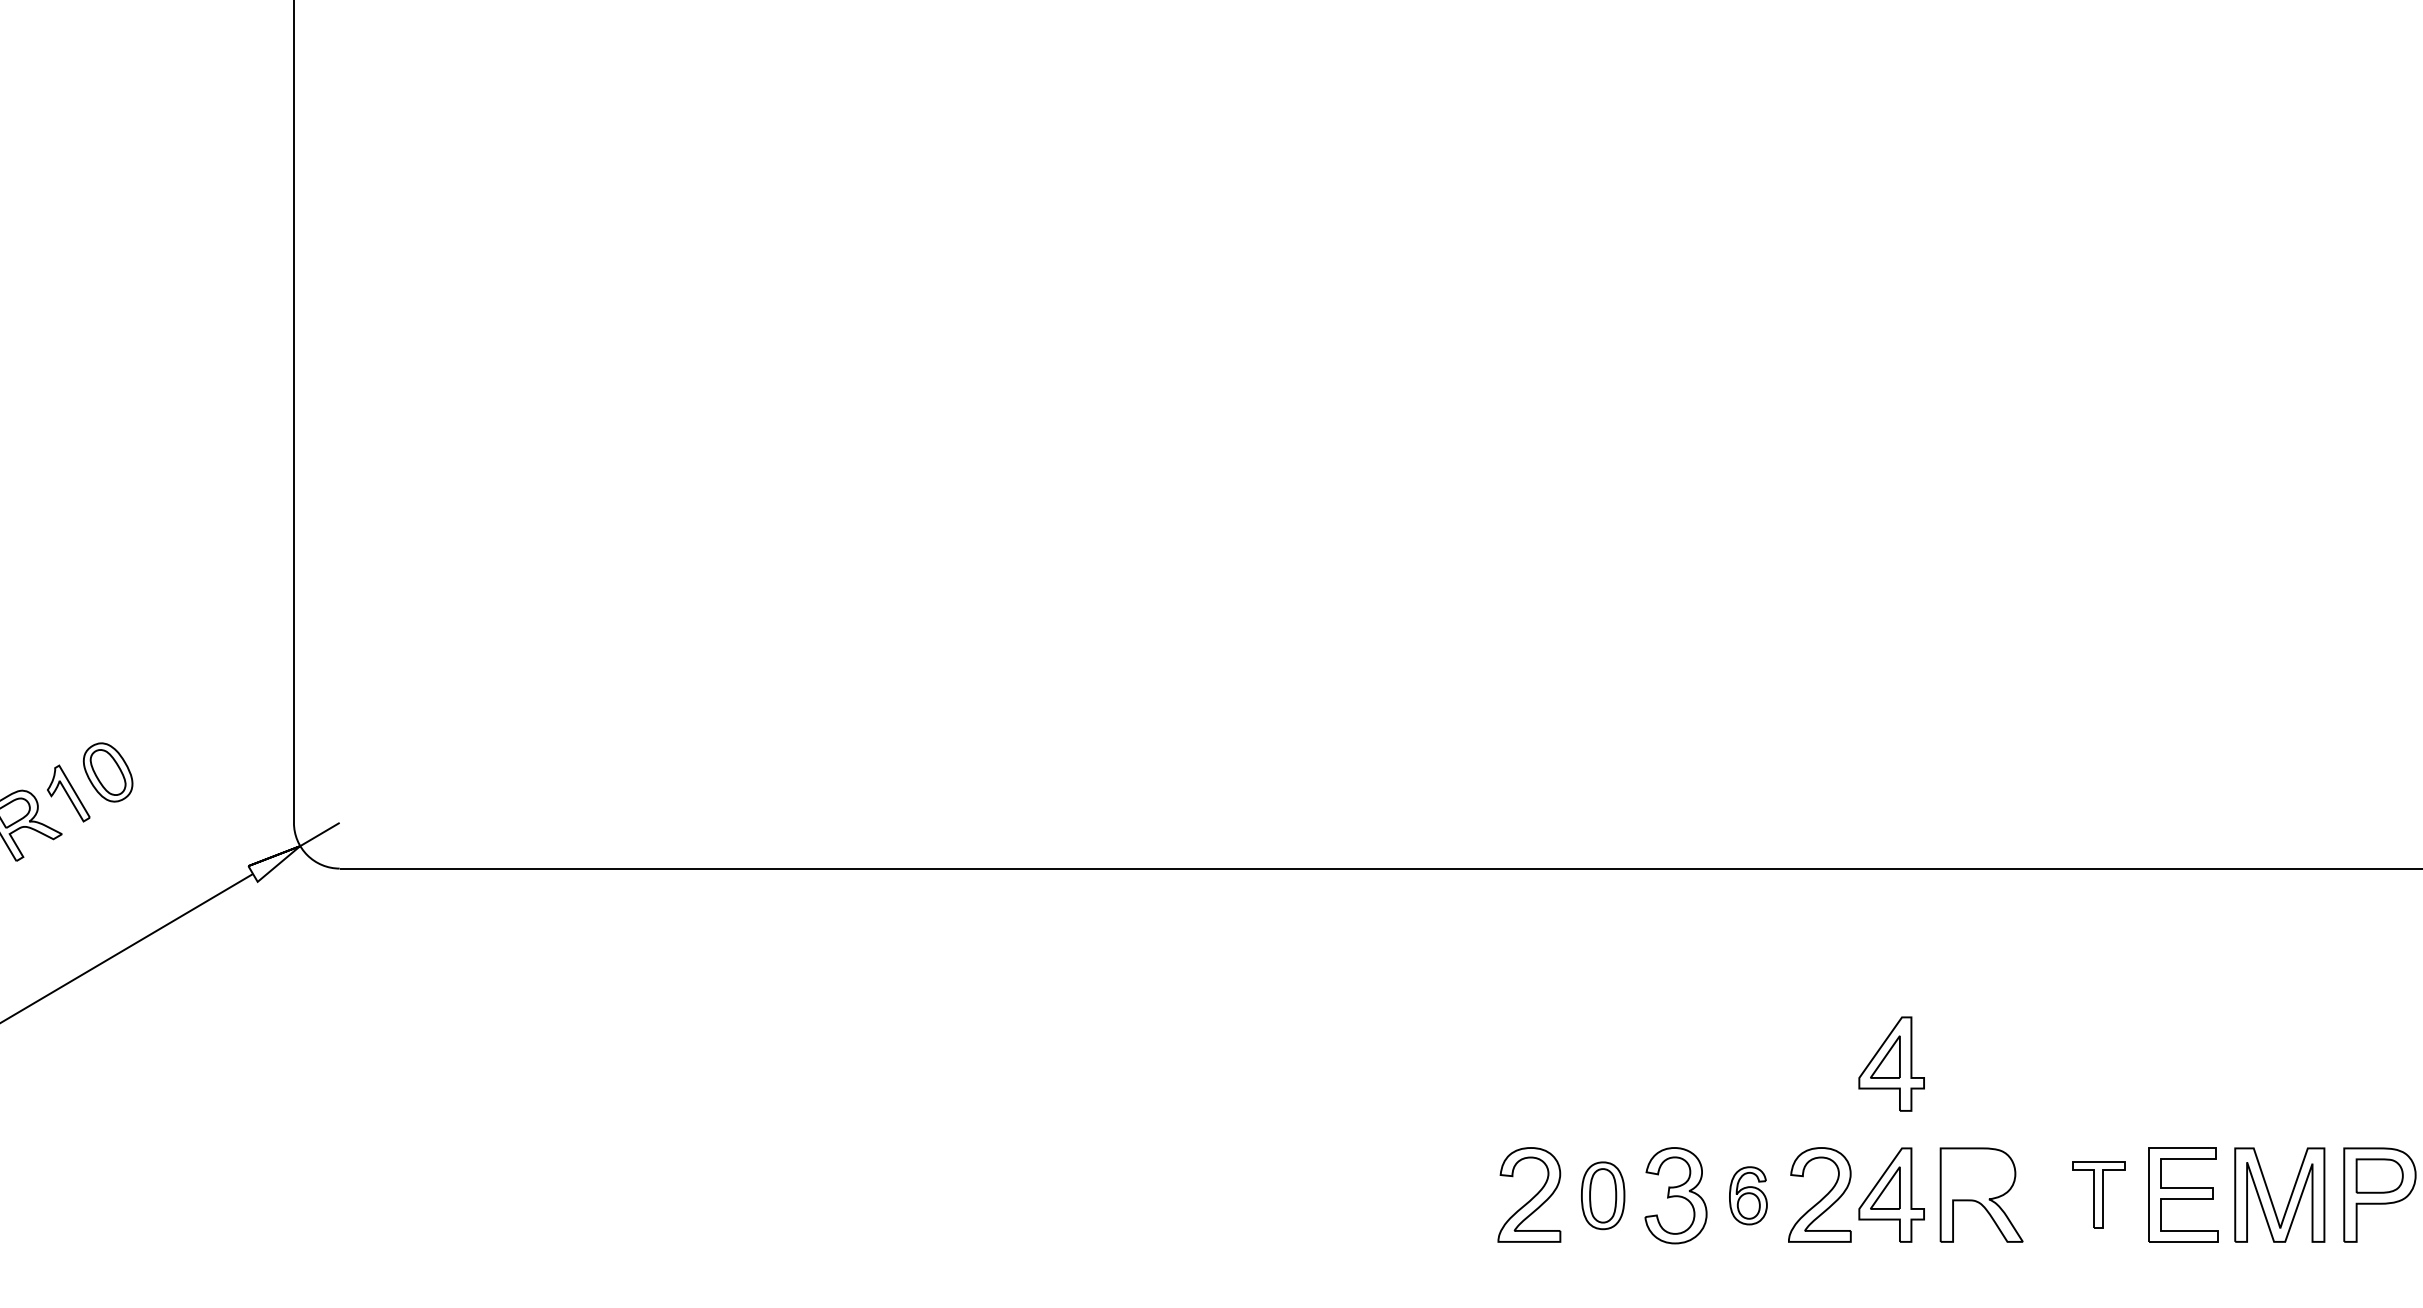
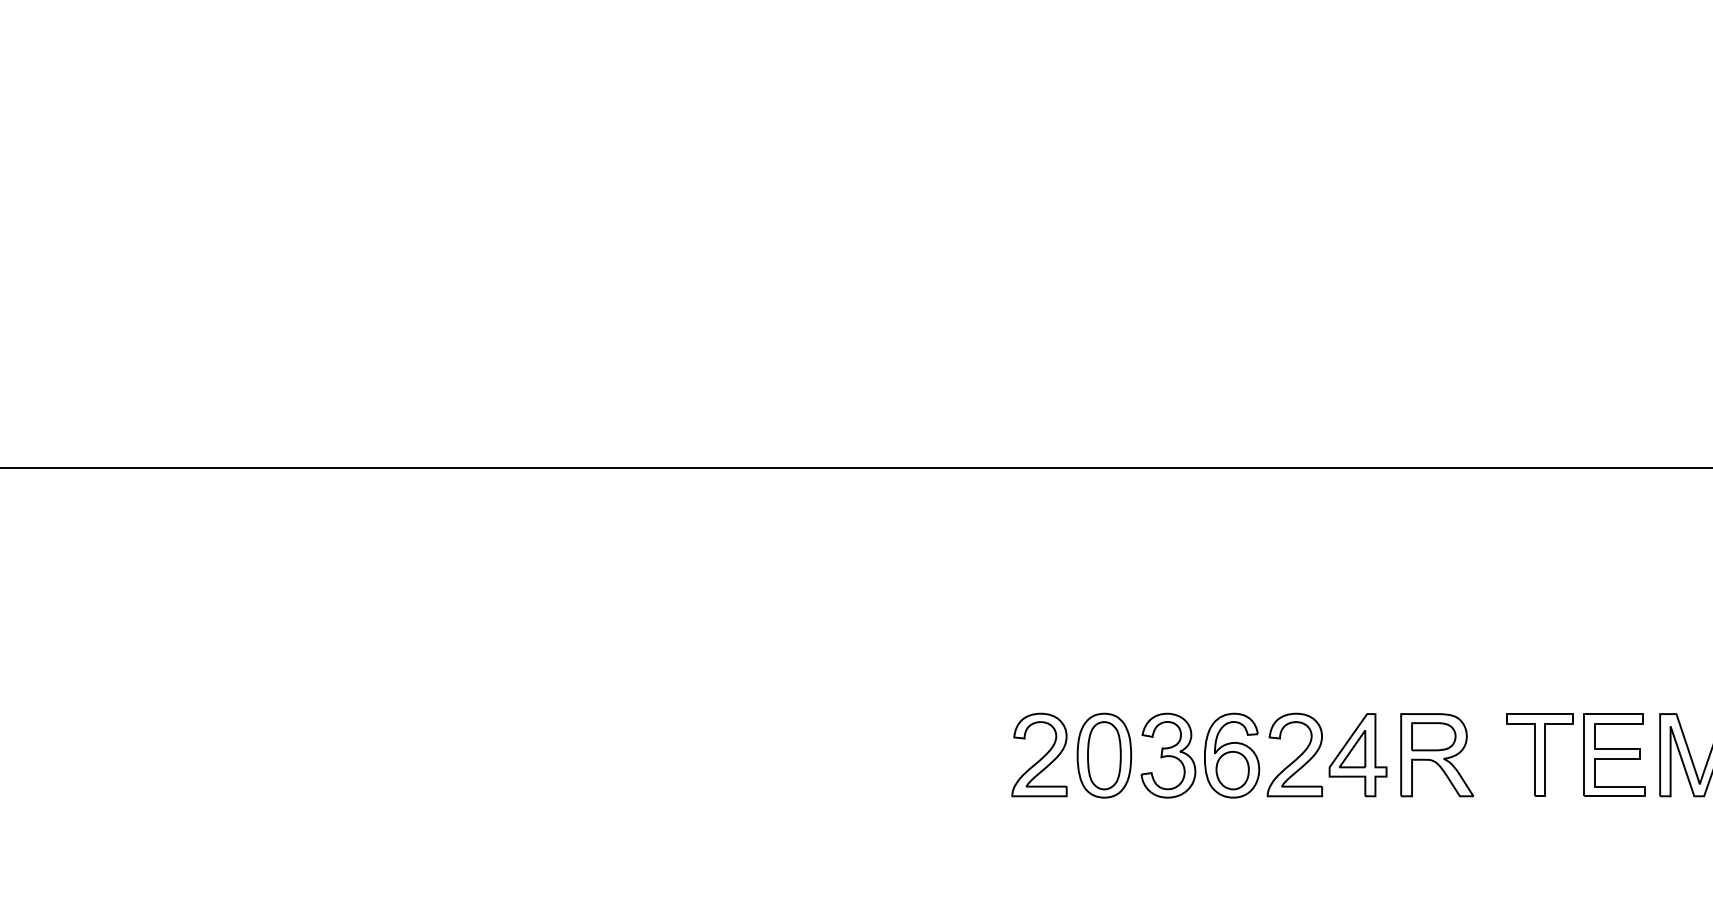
part: (1891, 1063) -> (1357, 639), removed
part: (1977, 1173) -> (1433, 736), added
part: (2098, 1194) -> (1539, 754), size x1.43
part: (1602, 1195) -> (1103, 755), size x1.43
part: (1748, 1195) -> (1232, 755), size x1.67

